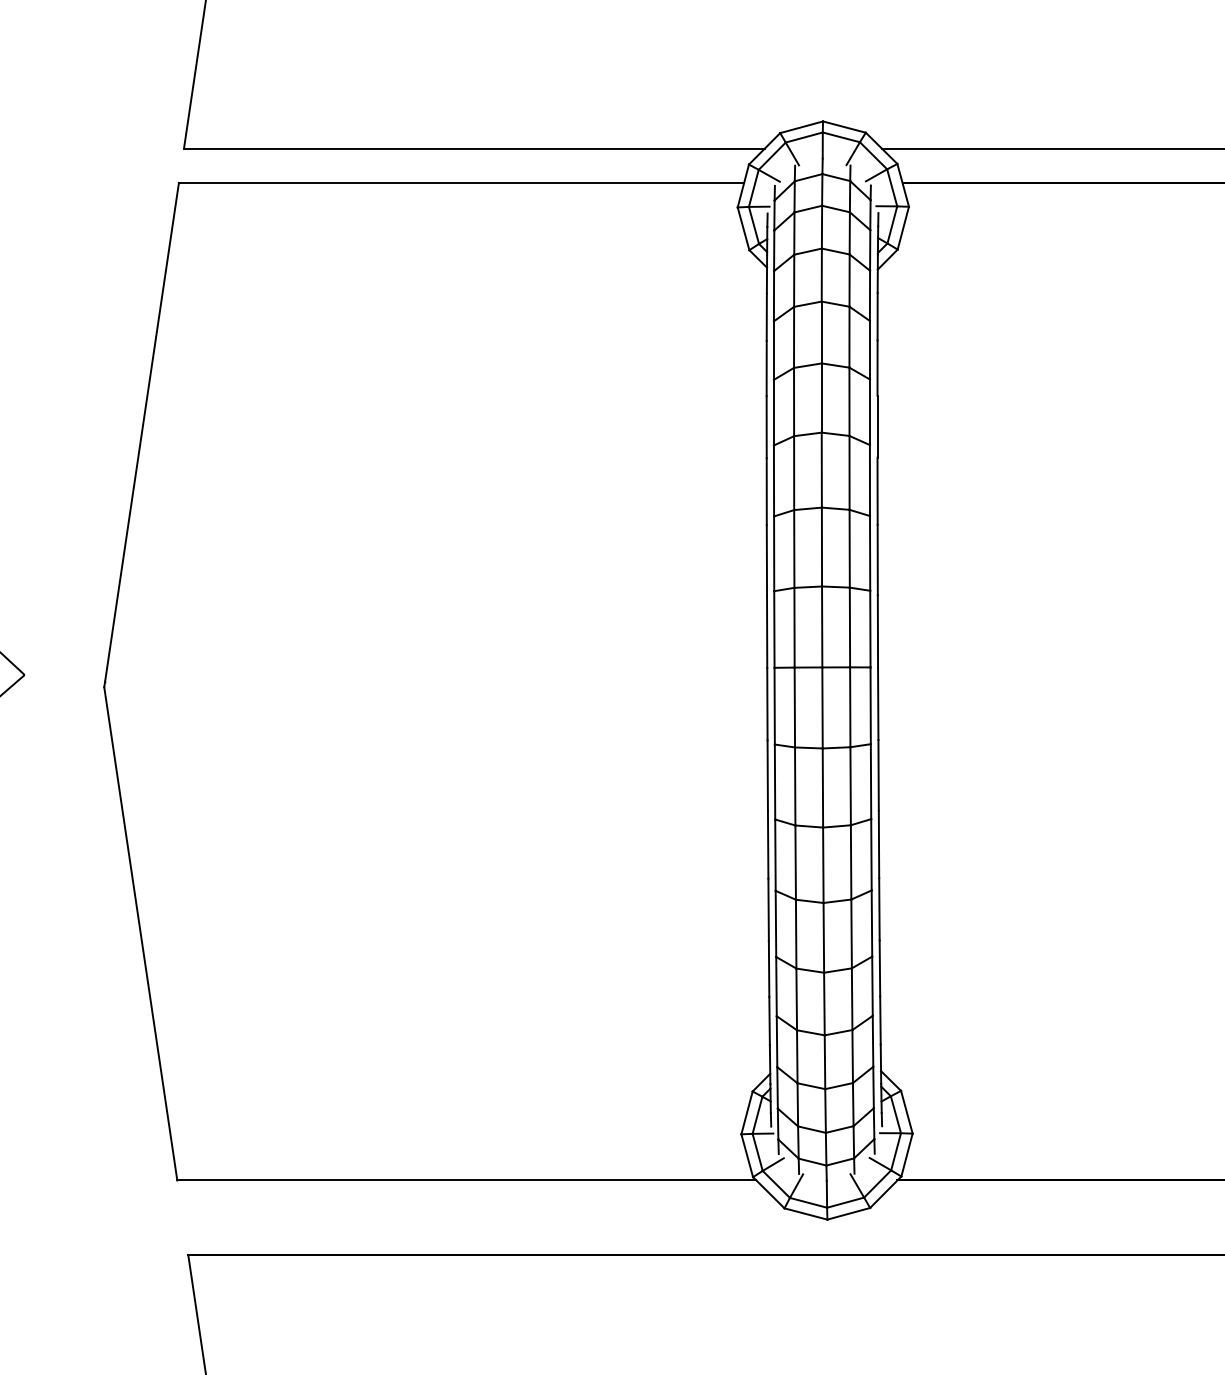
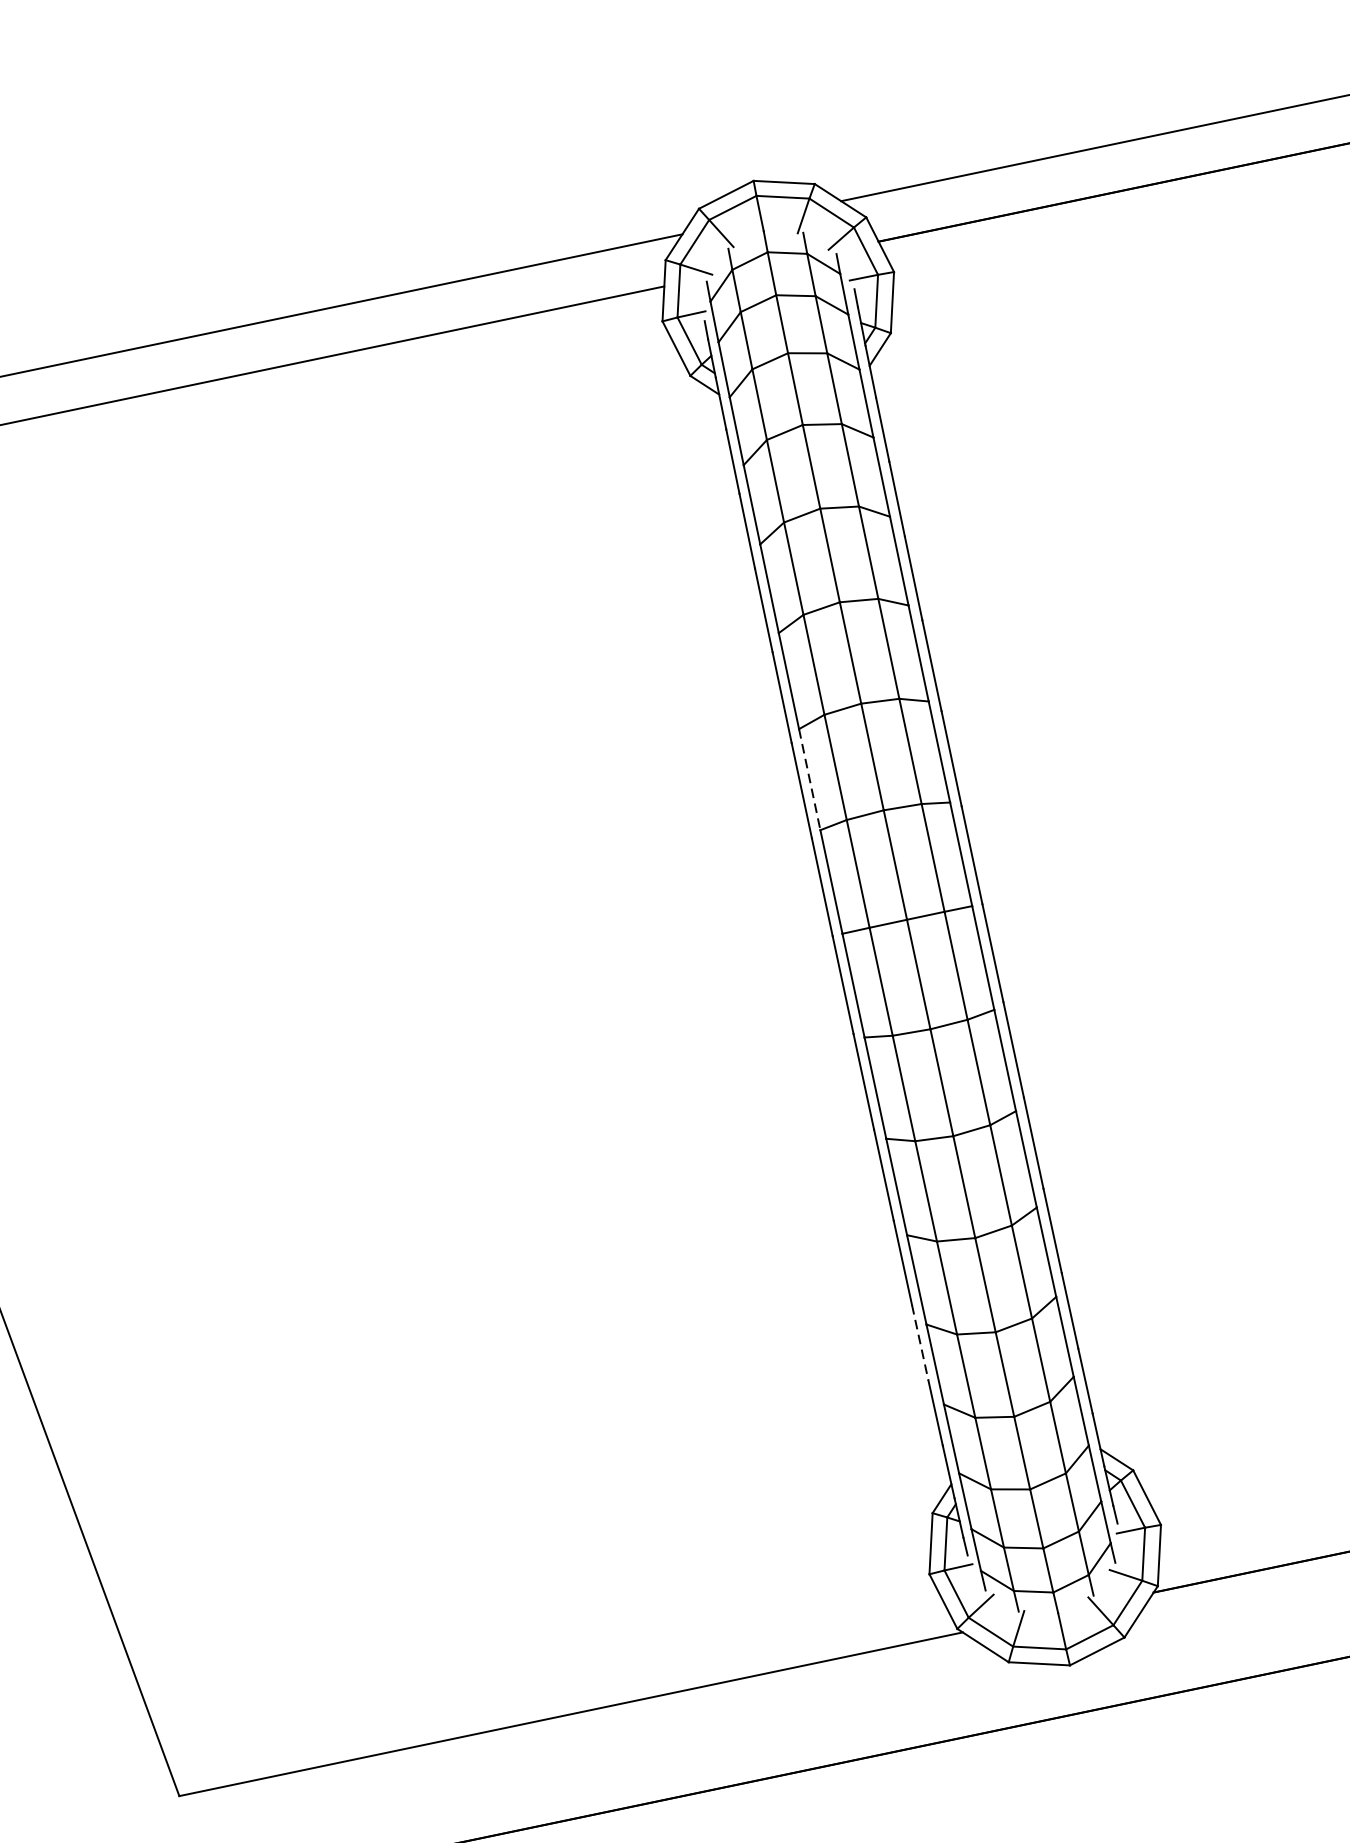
line: (774, 554) -> (810, 780), solid -> dashed
line: (769, 969) -> (920, 1343), solid -> dashed

